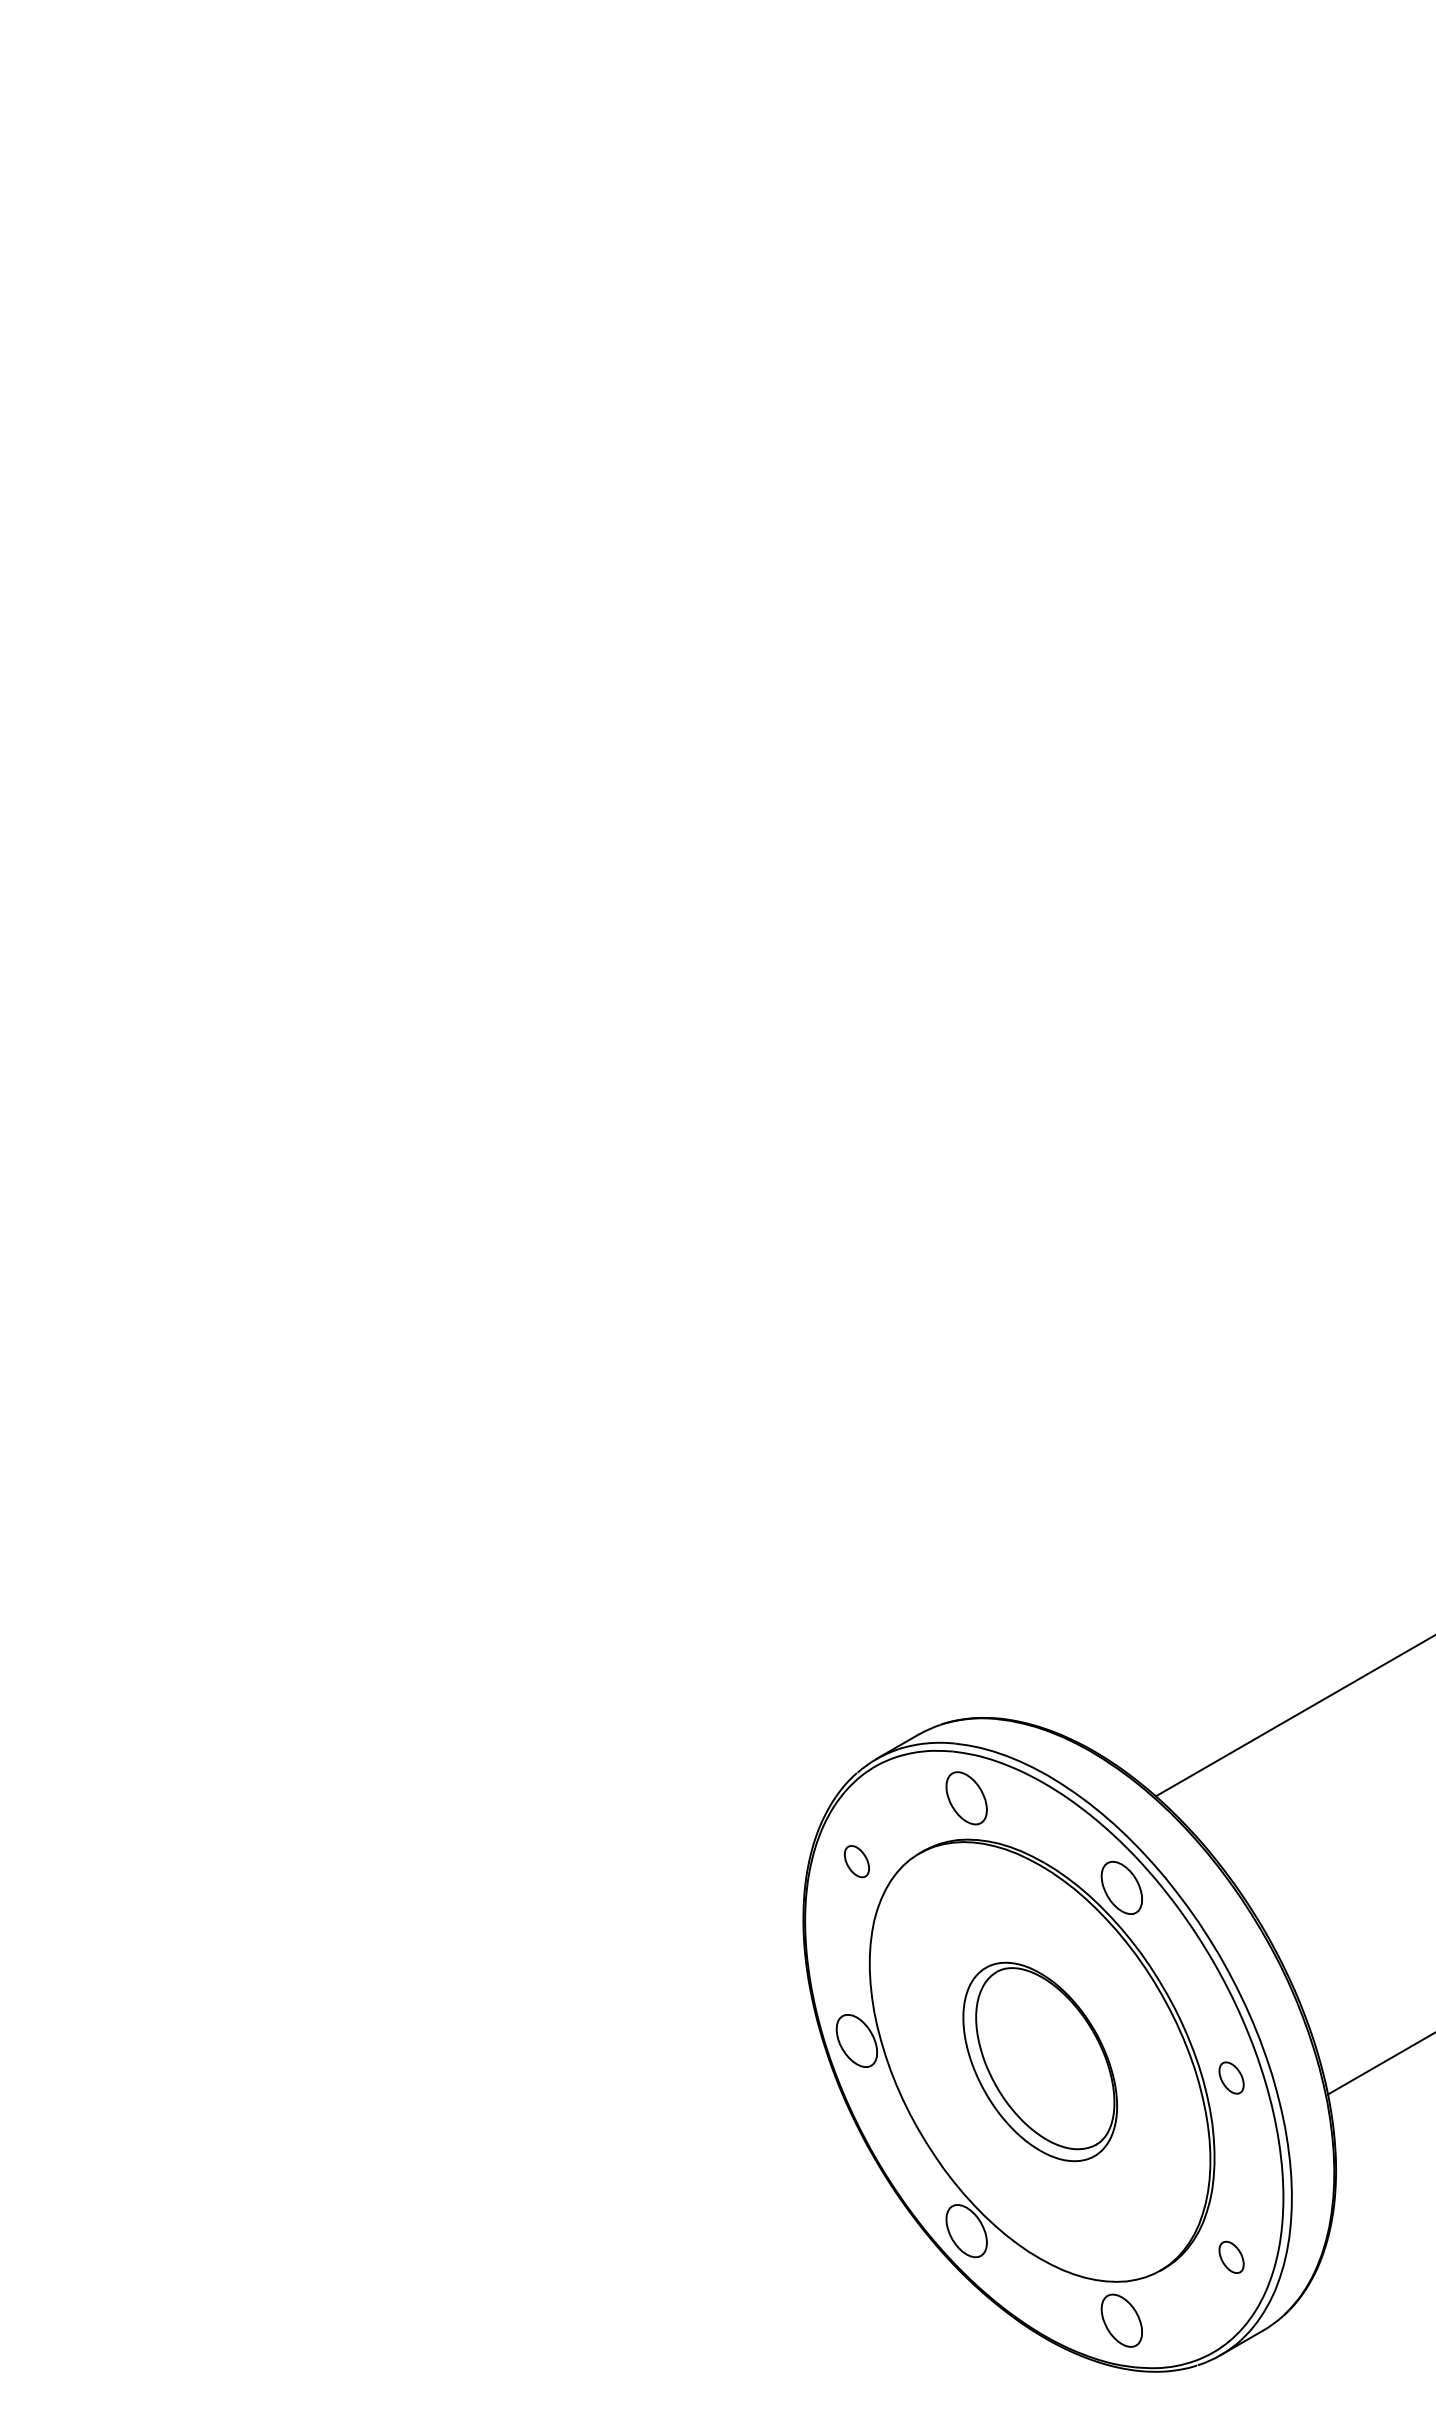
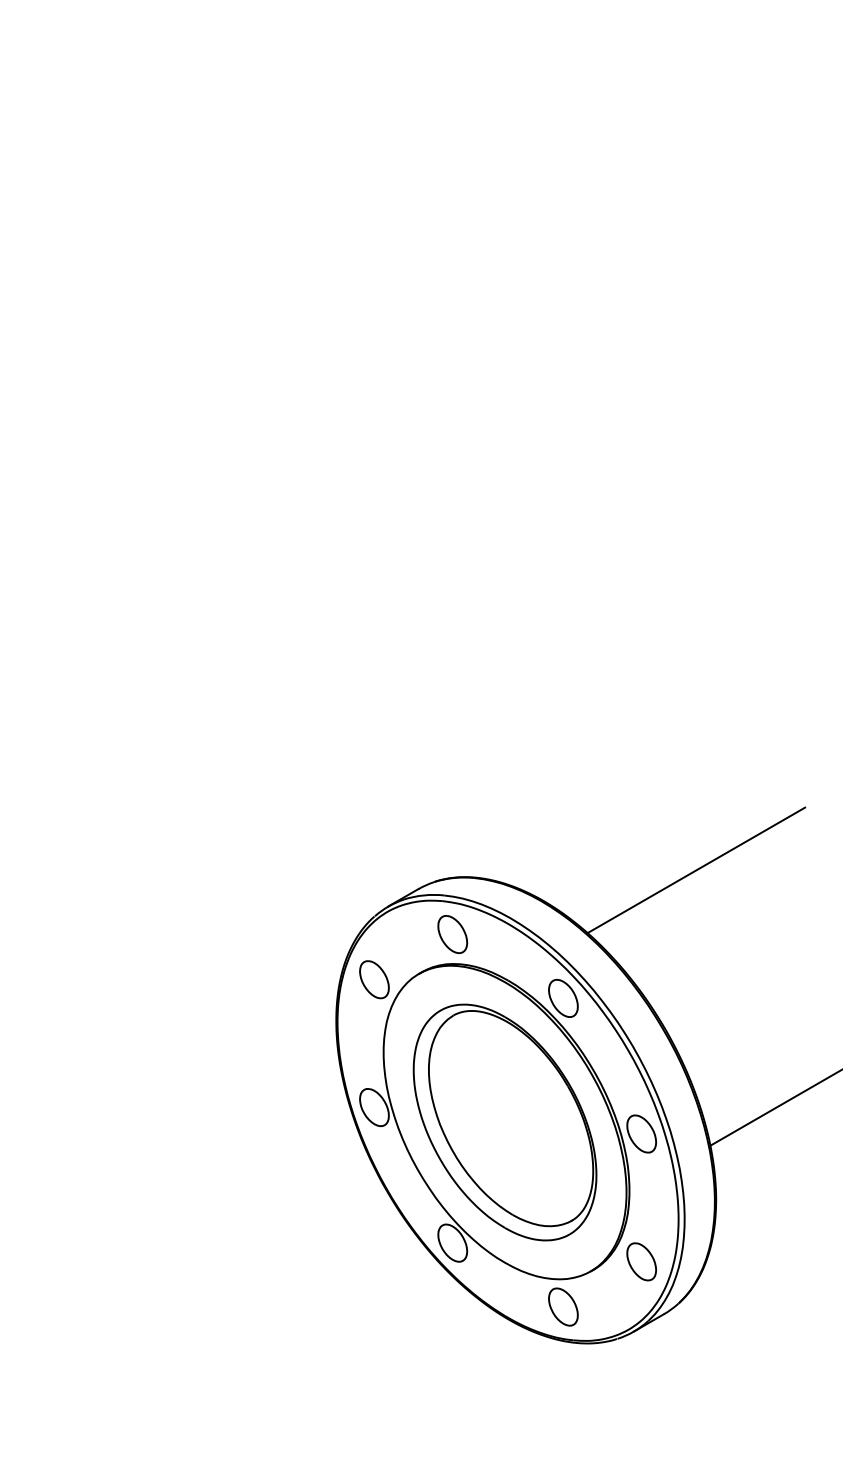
part: (856, 1861) -> (374, 979), size x1.67
part: (1040, 2061) -> (505, 1122), size x1.67
part: (1231, 2077) -> (641, 1133), size x1.67
part: (1231, 2257) -> (641, 1261), size x1.67

